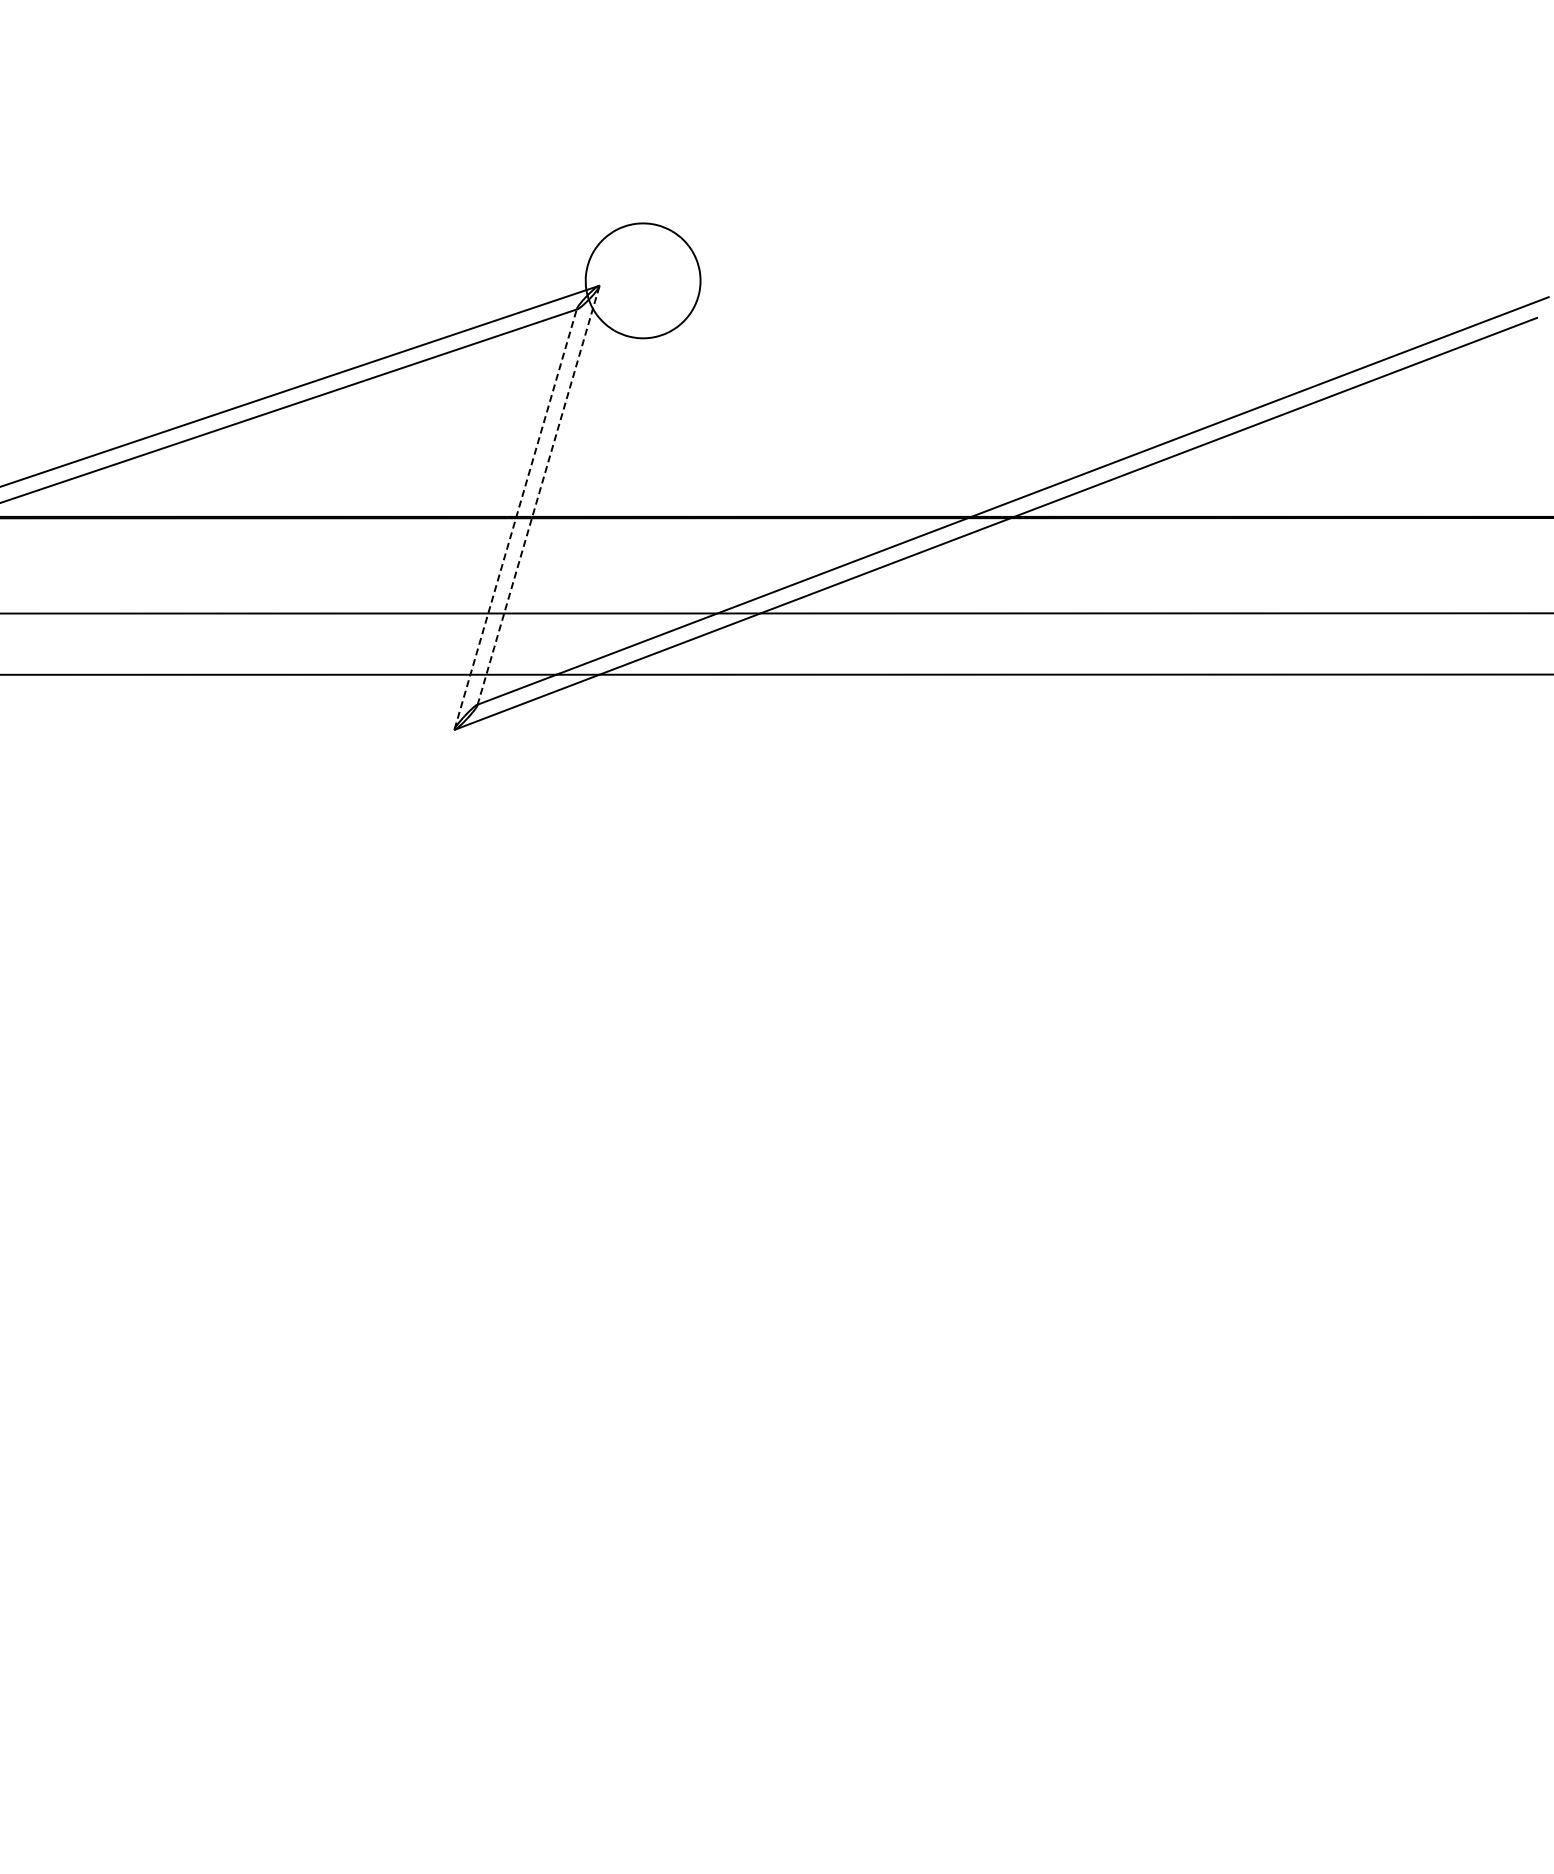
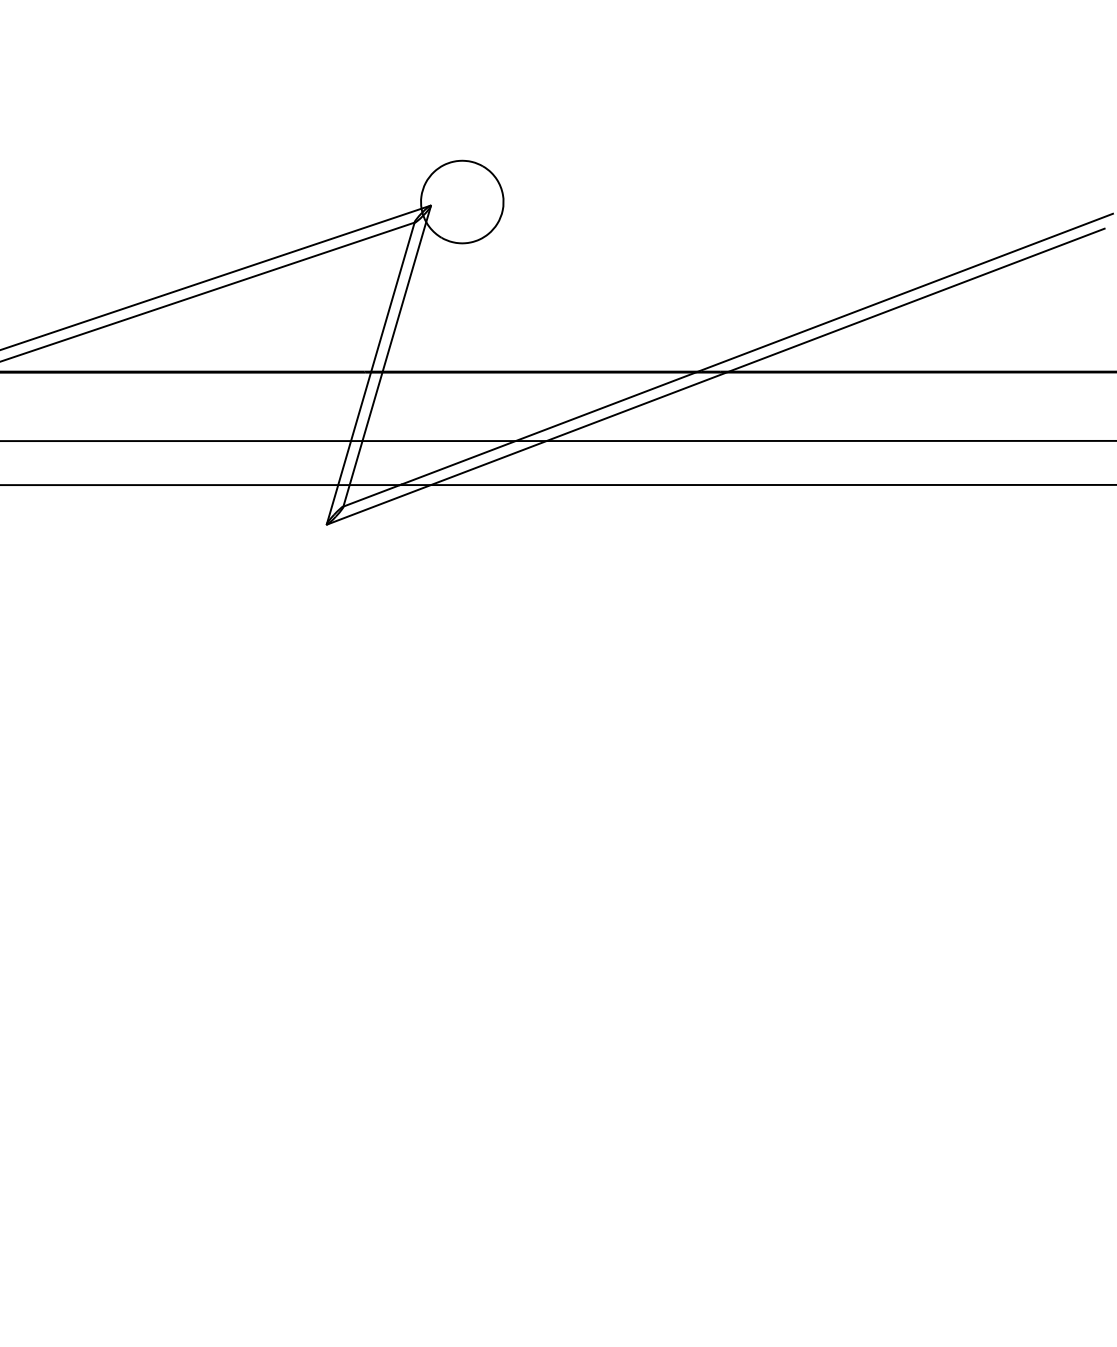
line: (538, 496) -> (387, 357), dashed -> solid
line: (515, 518) -> (370, 372), dashed -> solid

